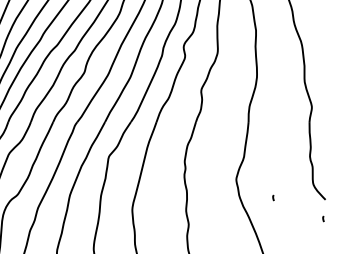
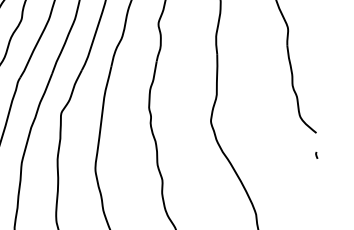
line: (273, 197) -> (256, 137), removed

